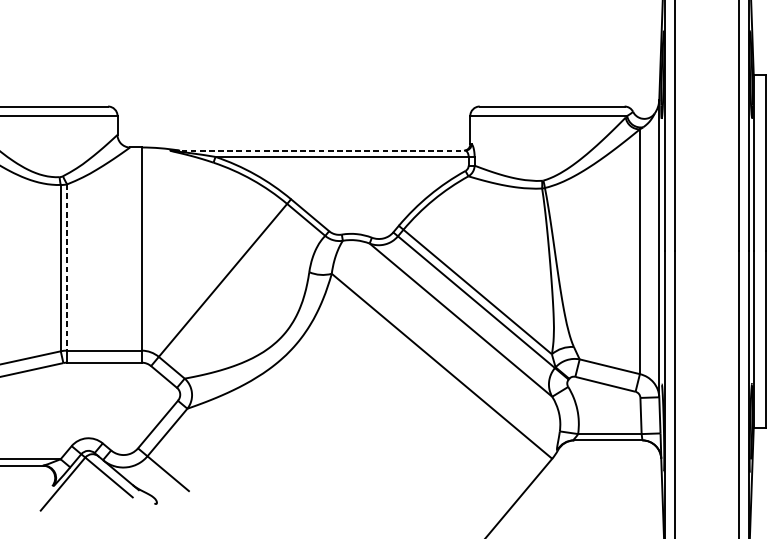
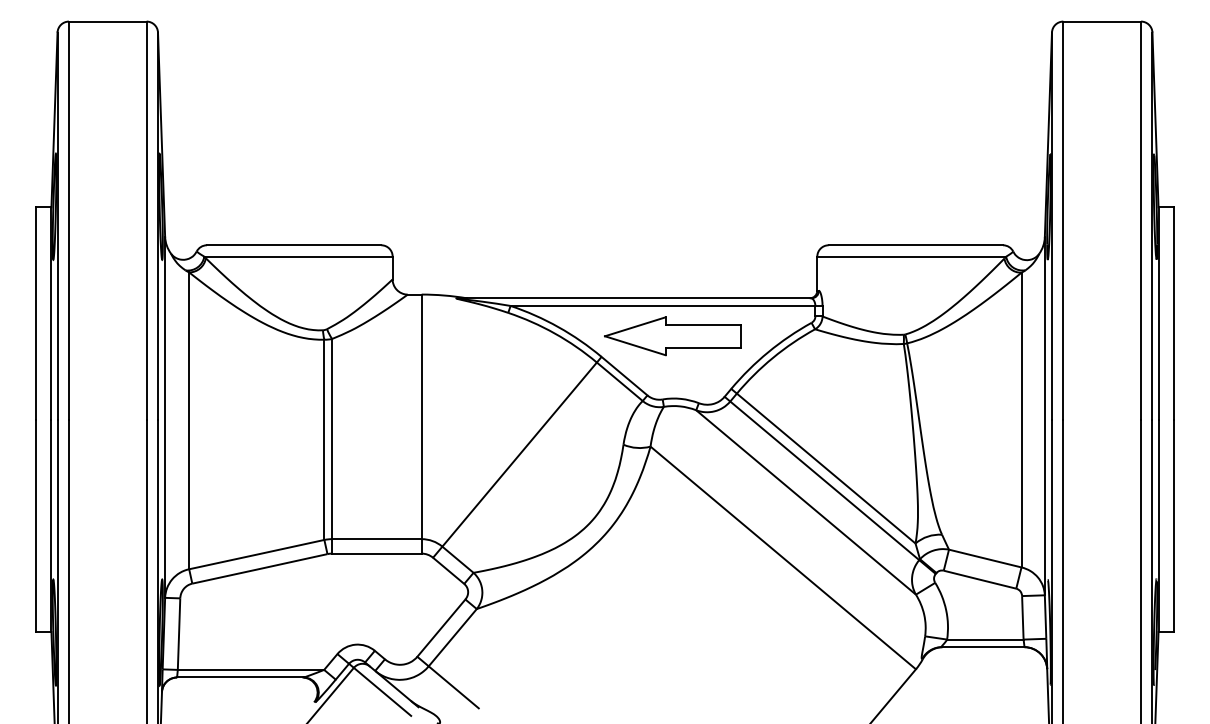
line: (319, 150) -> (635, 298), dashed -> solid
part: (349, 182) -> (672, 336), added
line: (67, 267) -> (332, 439), dashed -> solid

